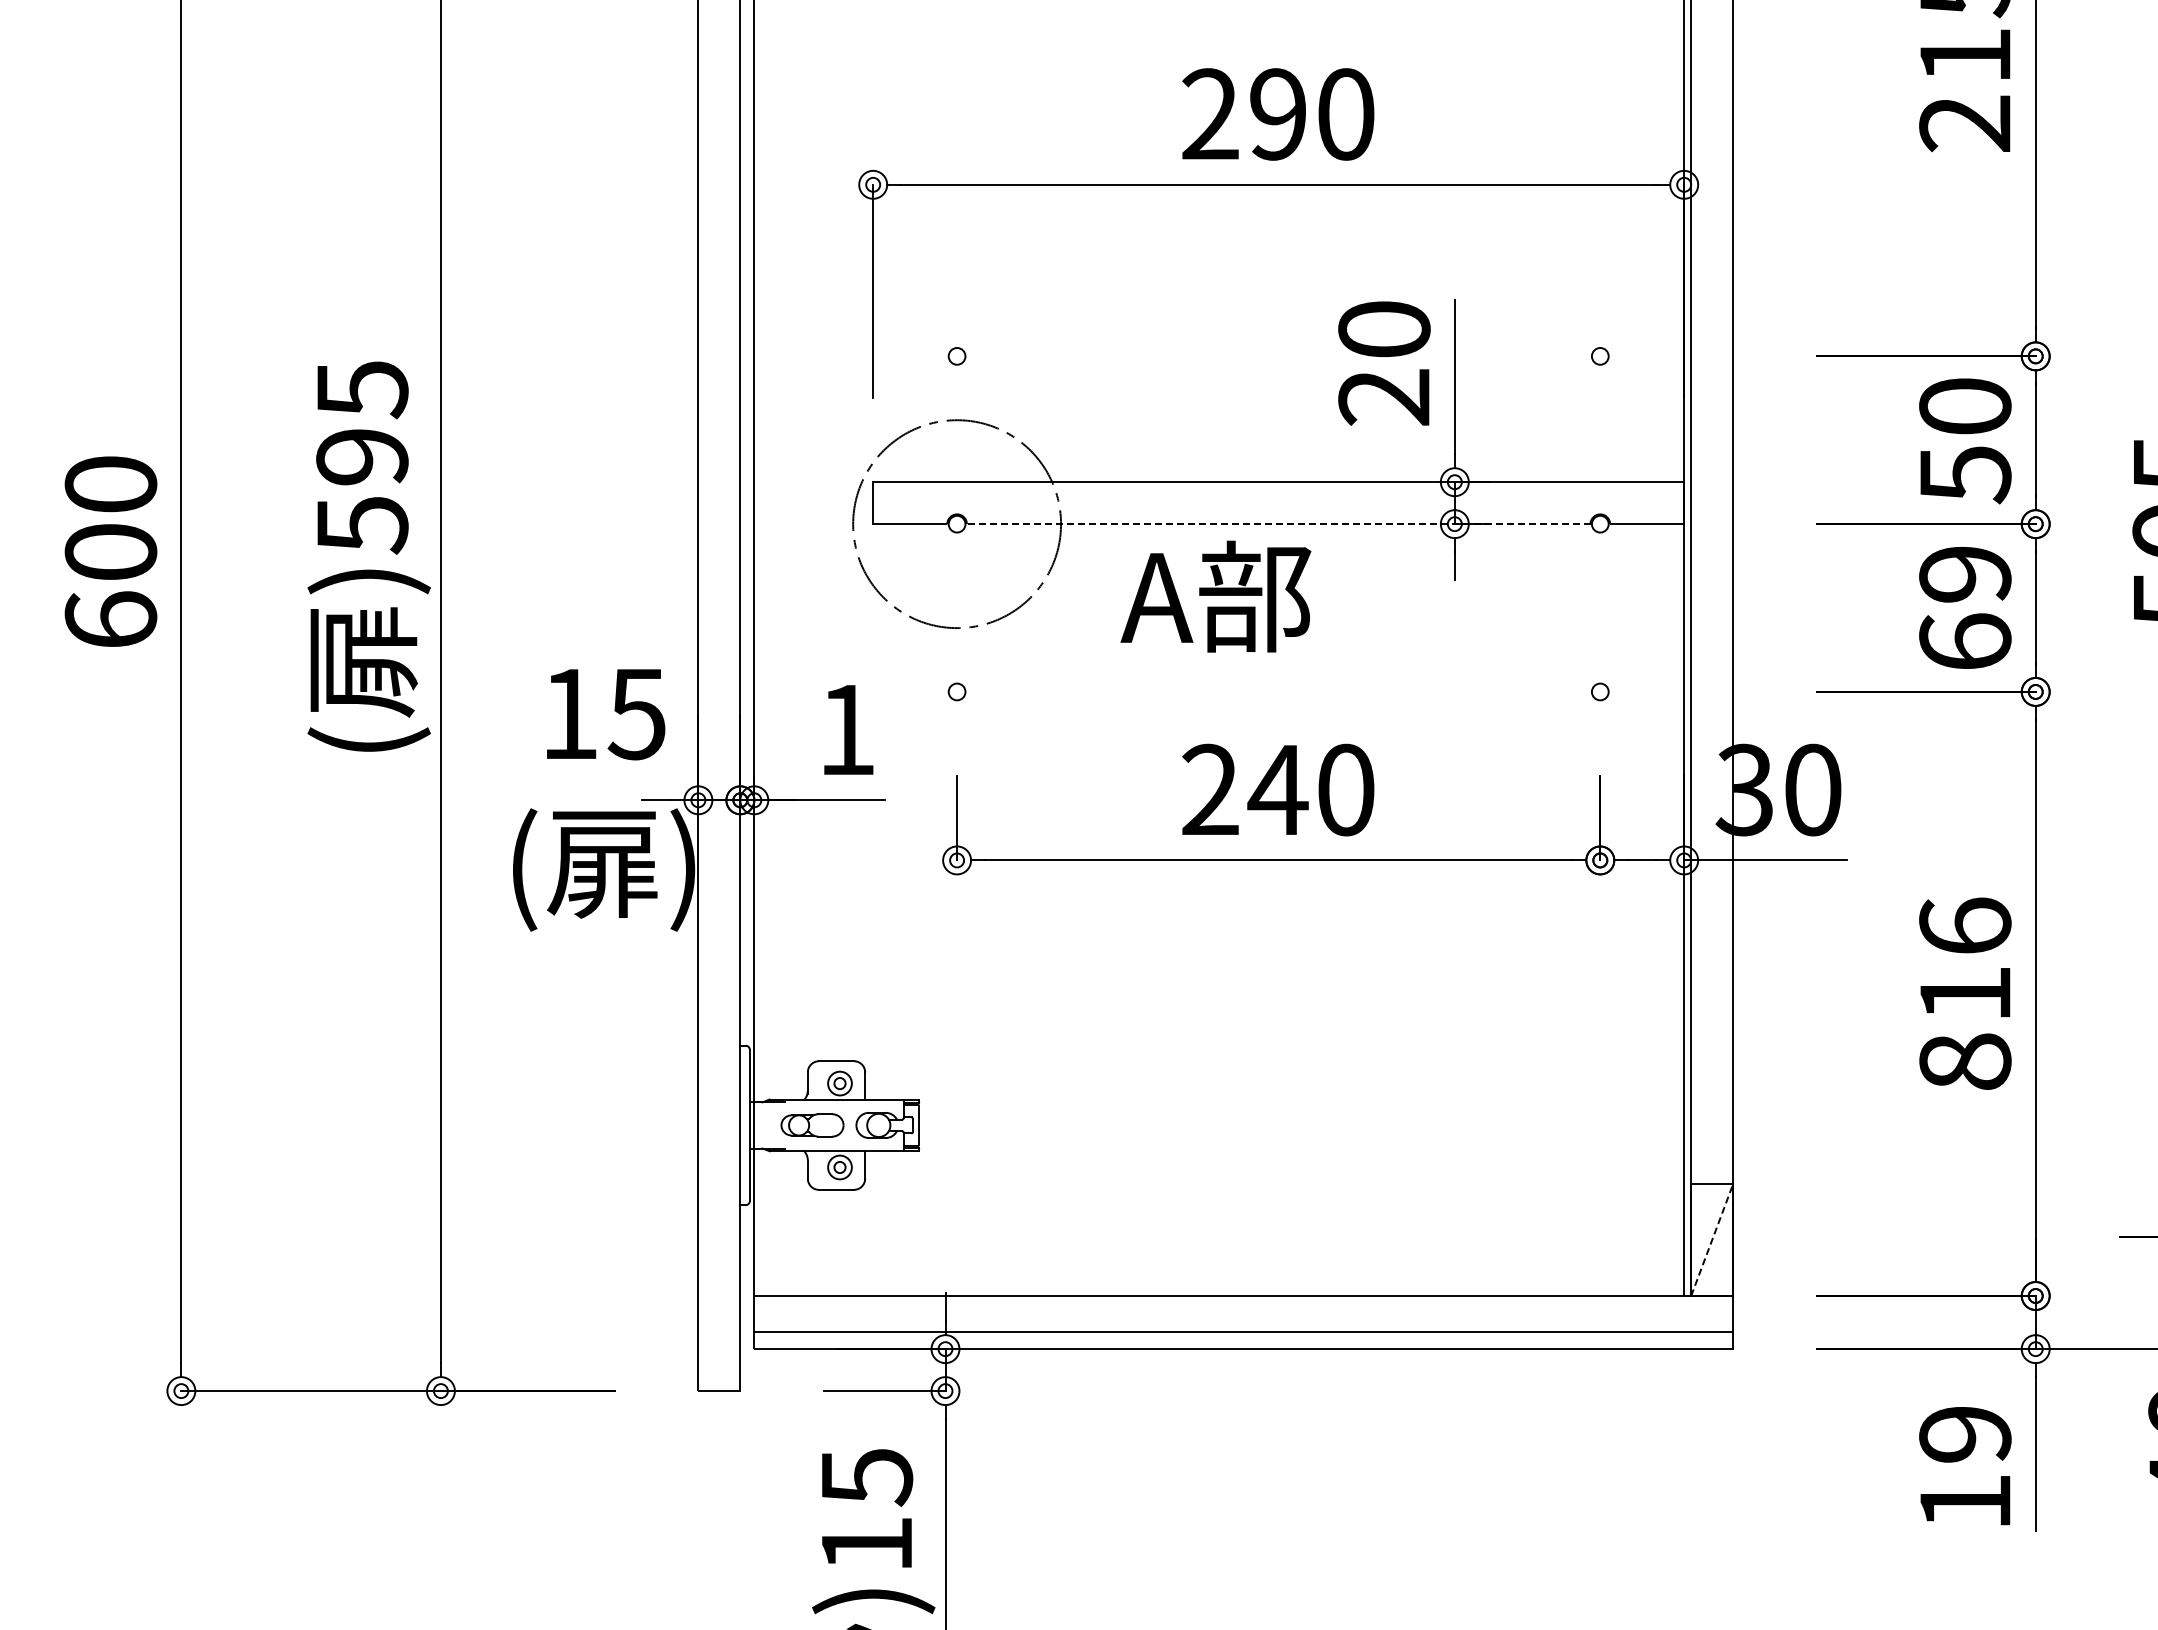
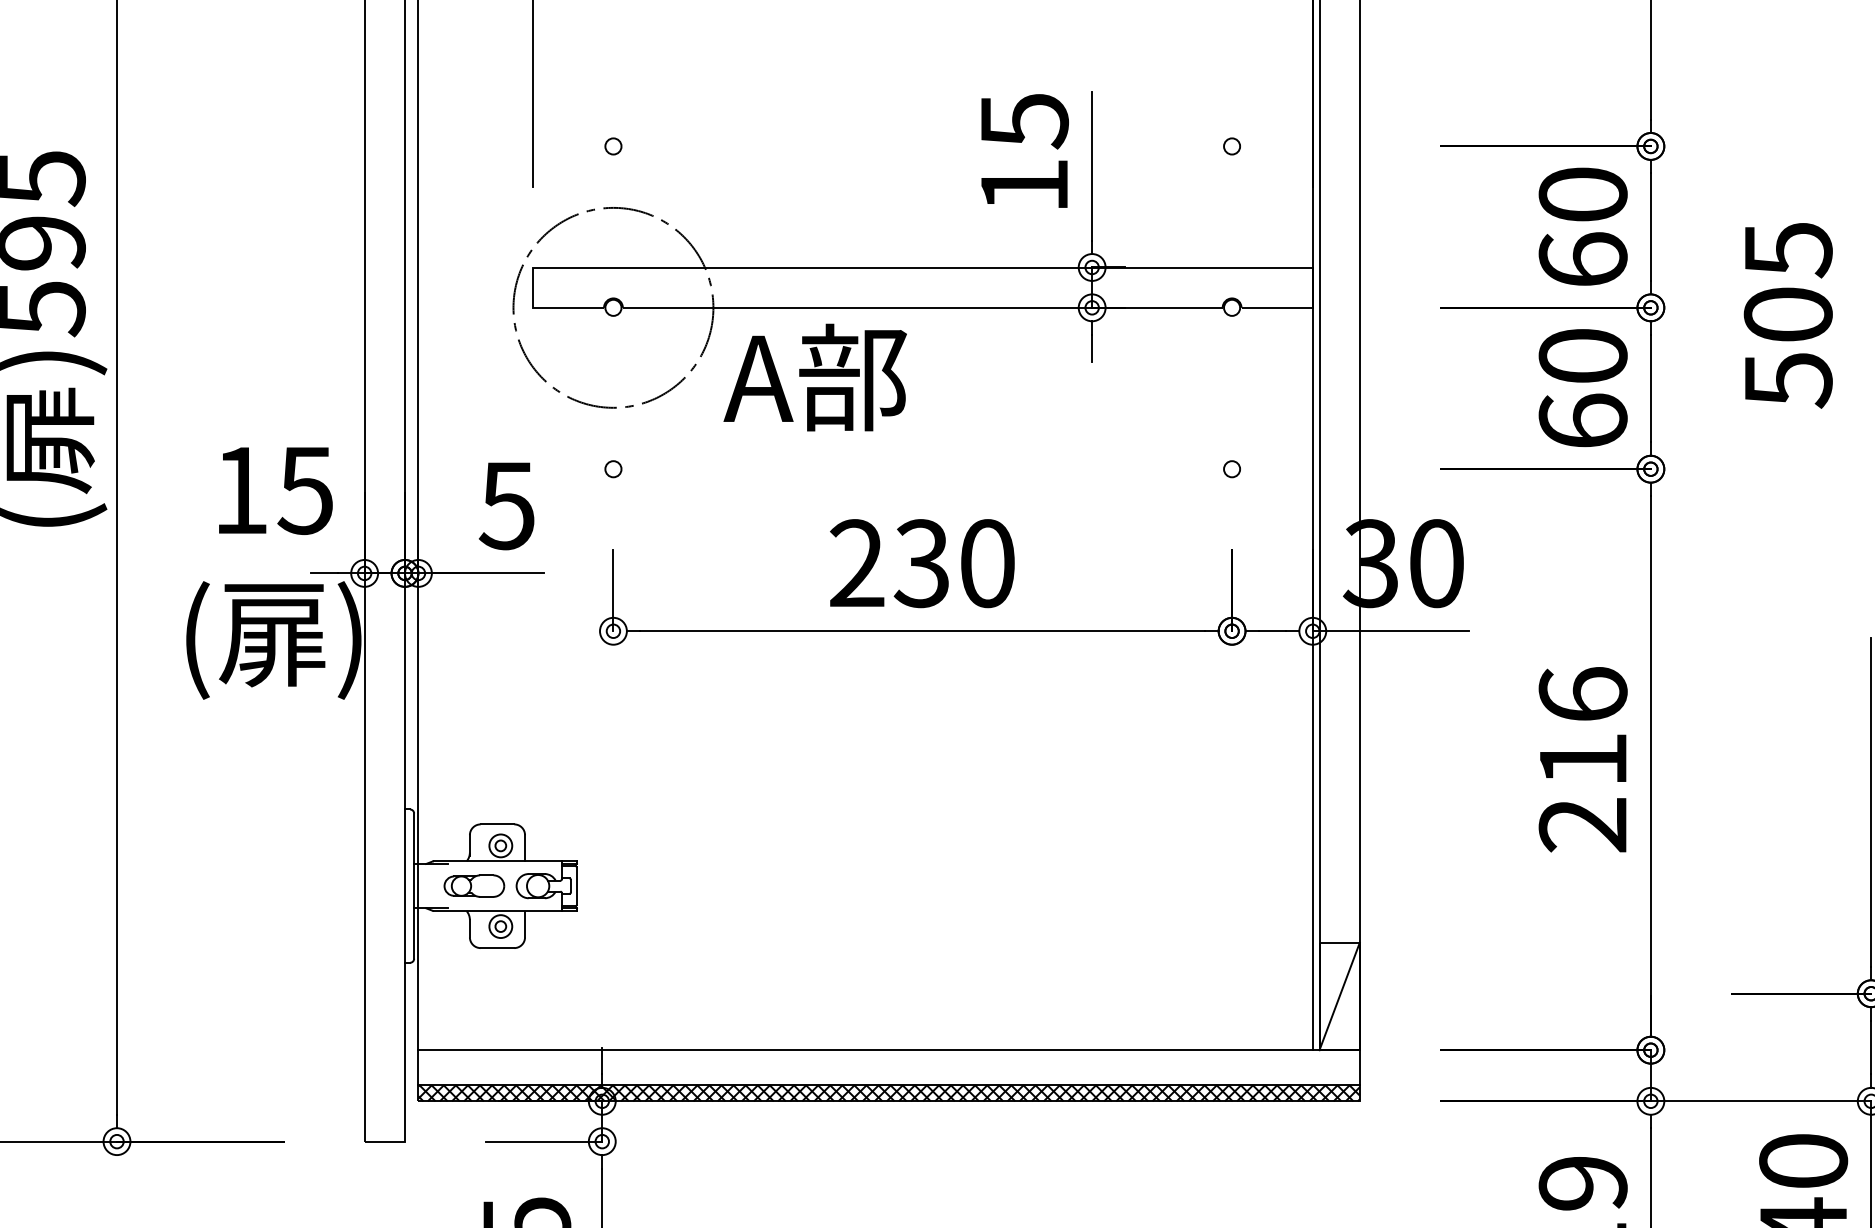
text: (1384, 363) -> (1024, 153), 20 -> 15
text: (1965, 474) -> (1583, 260), 50 -> 60
line: (1278, 524) -> (922, 308), dashed -> solid
text: (1965, 574) -> (1583, 356), 69 -> 60
text: (1215, 596) -> (814, 377), moved
text: (845, 730) -> (506, 506), 1 -> 5
text: (1277, 789) -> (921, 563), 240 -> 230
text: (1965, 1061) -> (1583, 824), 816 -> 216
line: (1712, 1240) -> (1339, 996), dashed -> solid
hatch: (1243, 1340) -> (888, 1092), added

